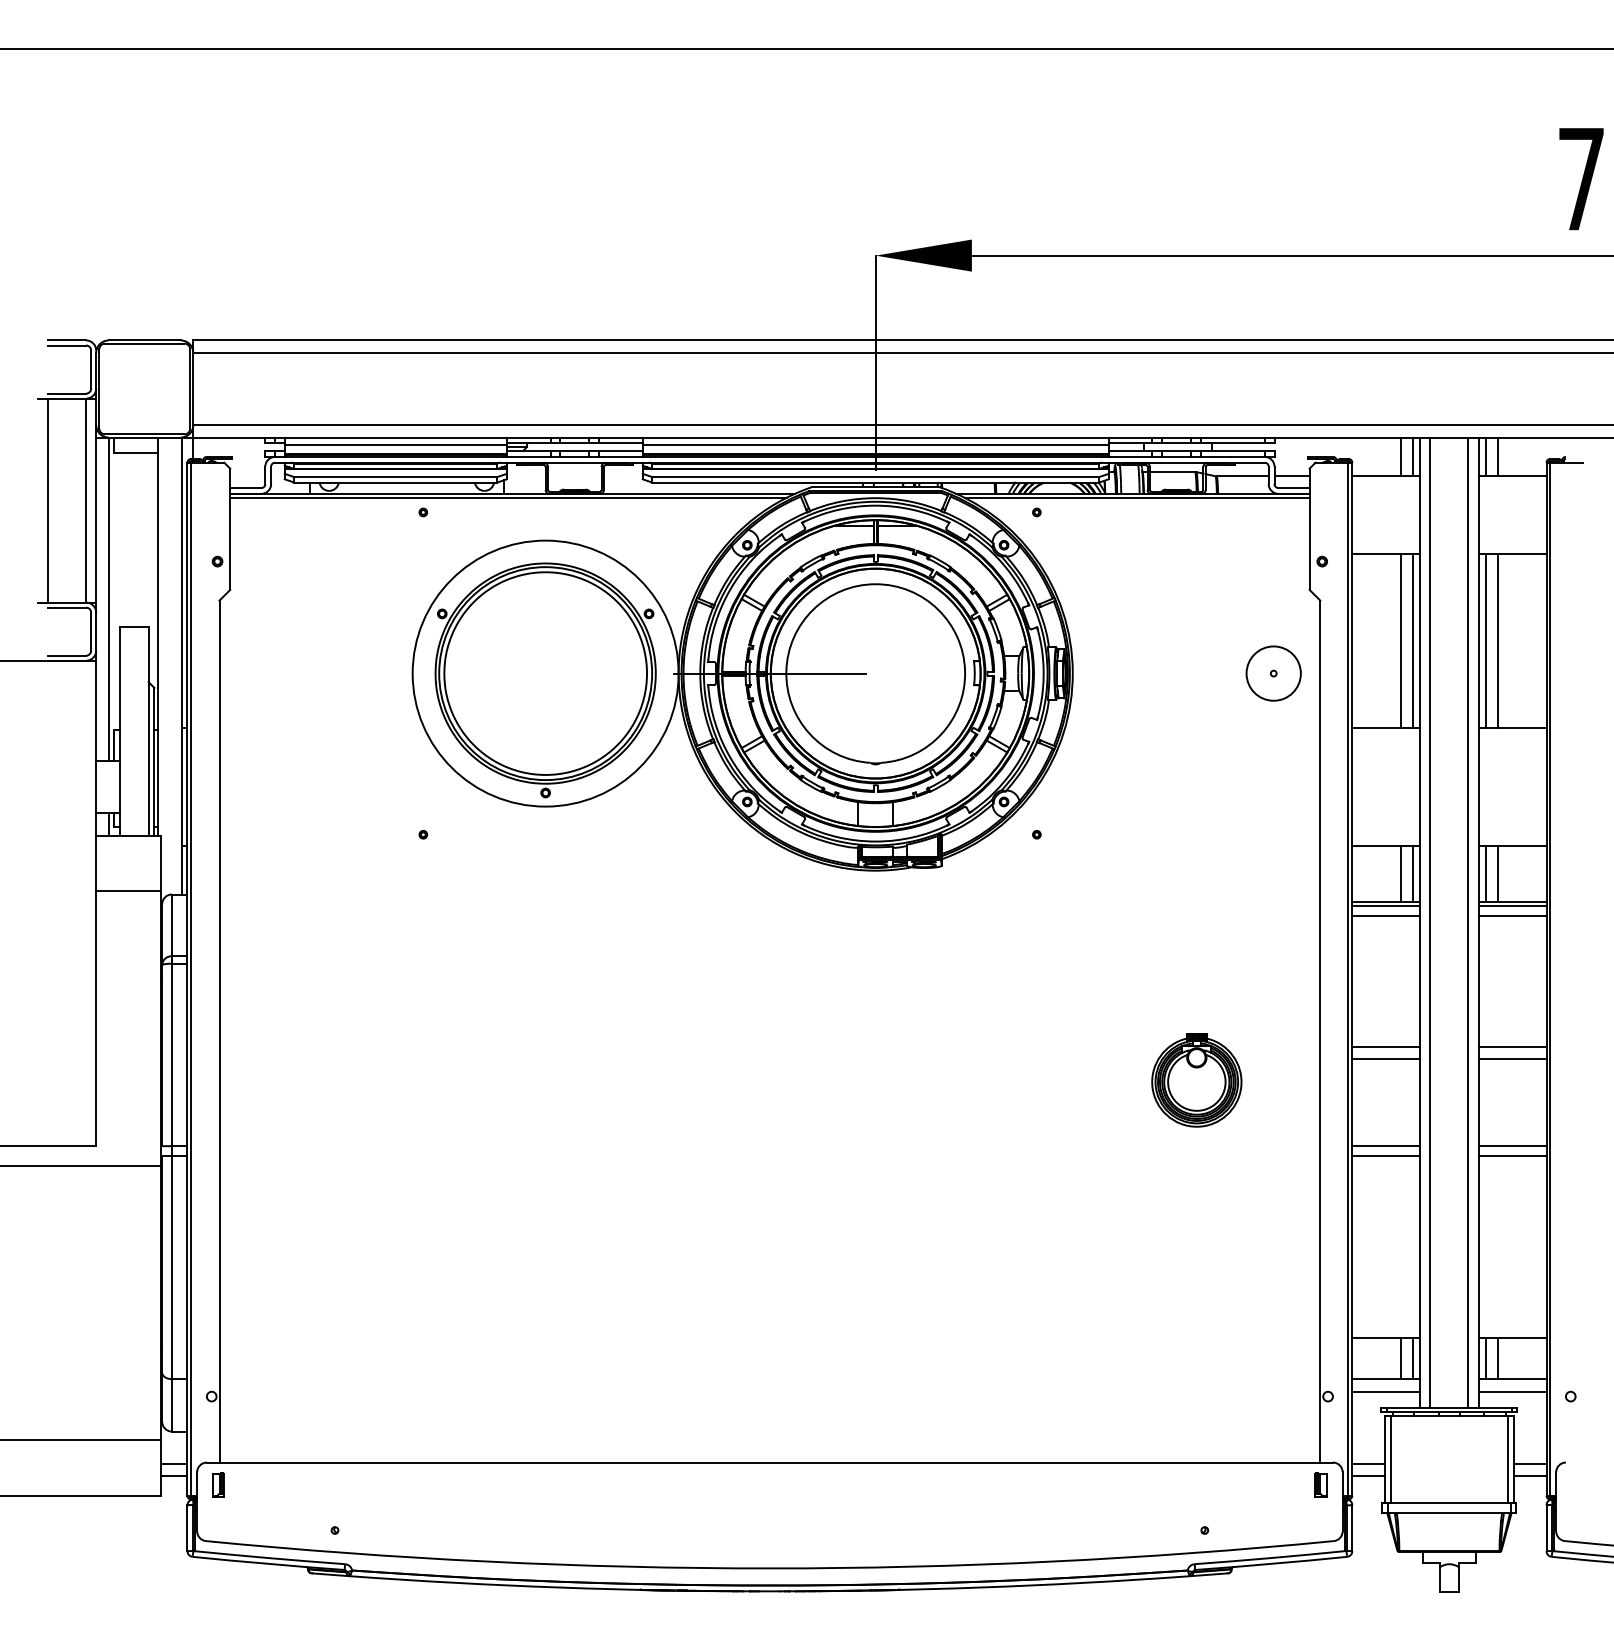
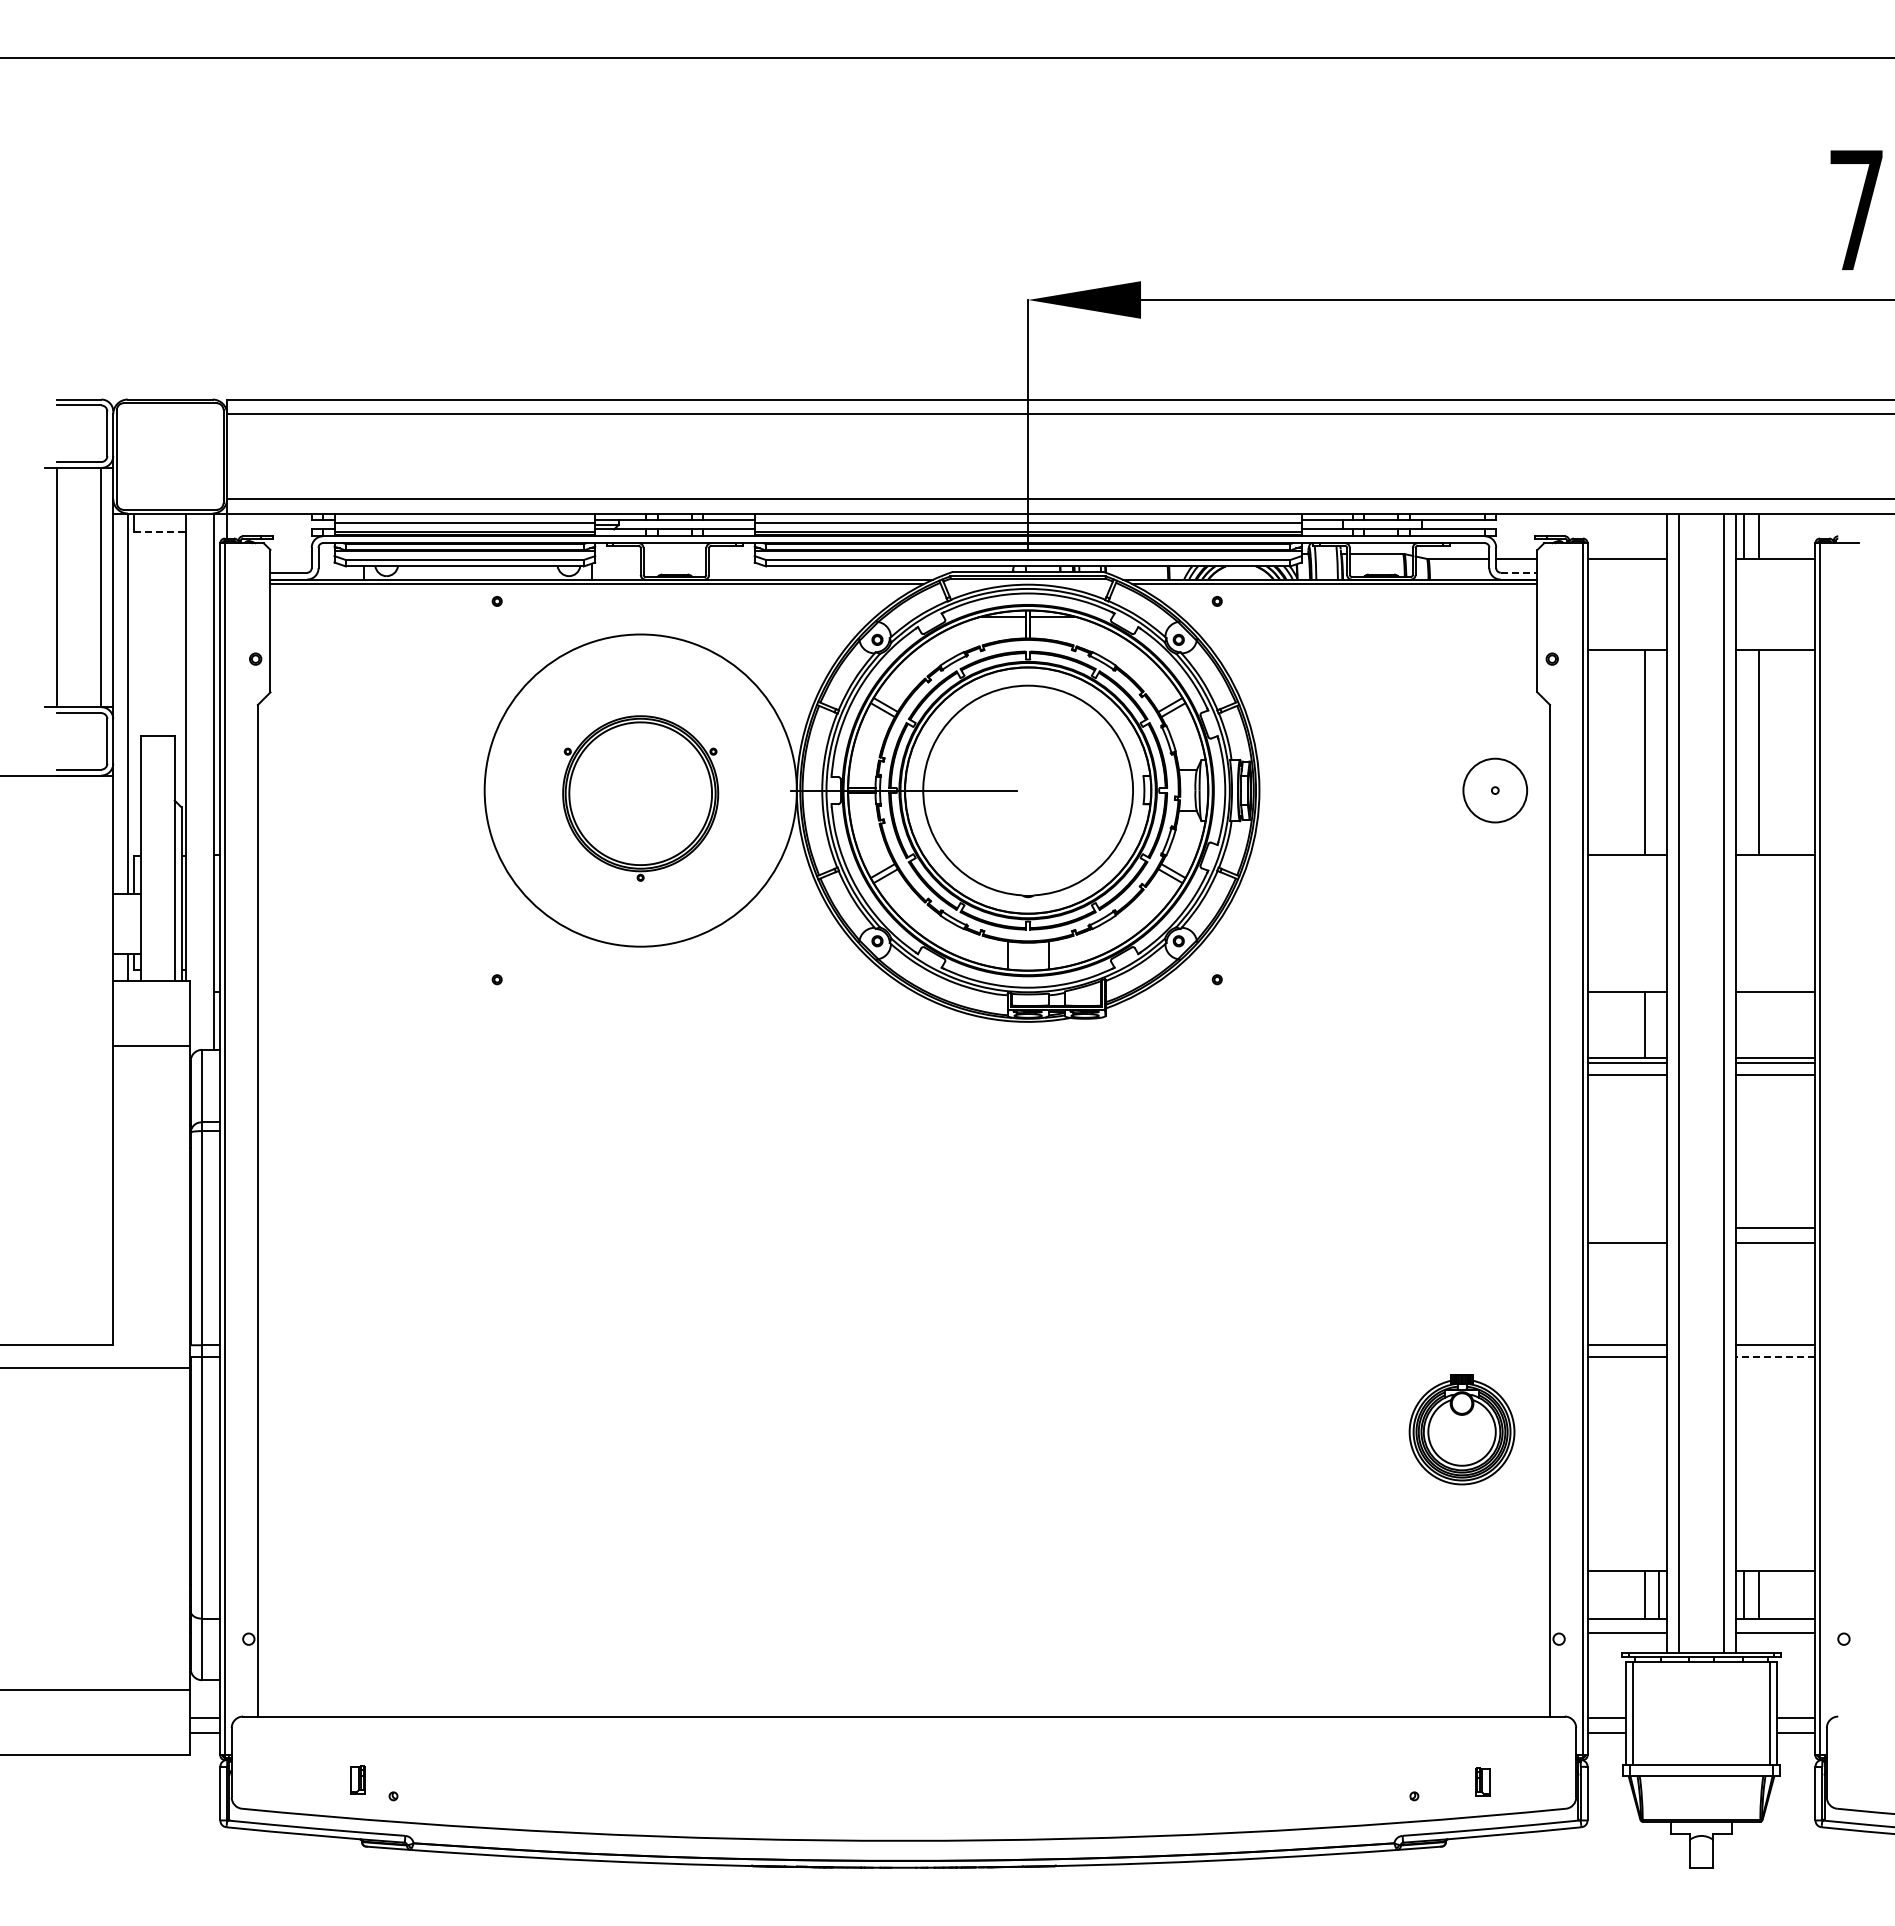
line: (136, 452) -> (160, 531), solid -> dashed
line: (1400, 457) -> (1644, 536), removed
line: (1413, 457) -> (1659, 536), removed
line: (1294, 487) -> (1519, 572), solid -> dashed
line: (1413, 641) -> (1659, 752), removed
line: (1485, 641) -> (1743, 752), removed
part: (545, 680) -> (640, 798), size x0.6
line: (1413, 873) -> (1659, 1025), removed
line: (1485, 873) -> (1743, 1025), removed
line: (1497, 873) -> (1758, 1025), removed
line: (1386, 1046) -> (1627, 1228), removed
part: (1196, 1079) -> (1461, 1429), moved
line: (1512, 1155) -> (1775, 1356), solid -> dashed
part: (218, 1484) -> (357, 1779), moved
part: (1320, 1484) -> (1482, 1781), moved

